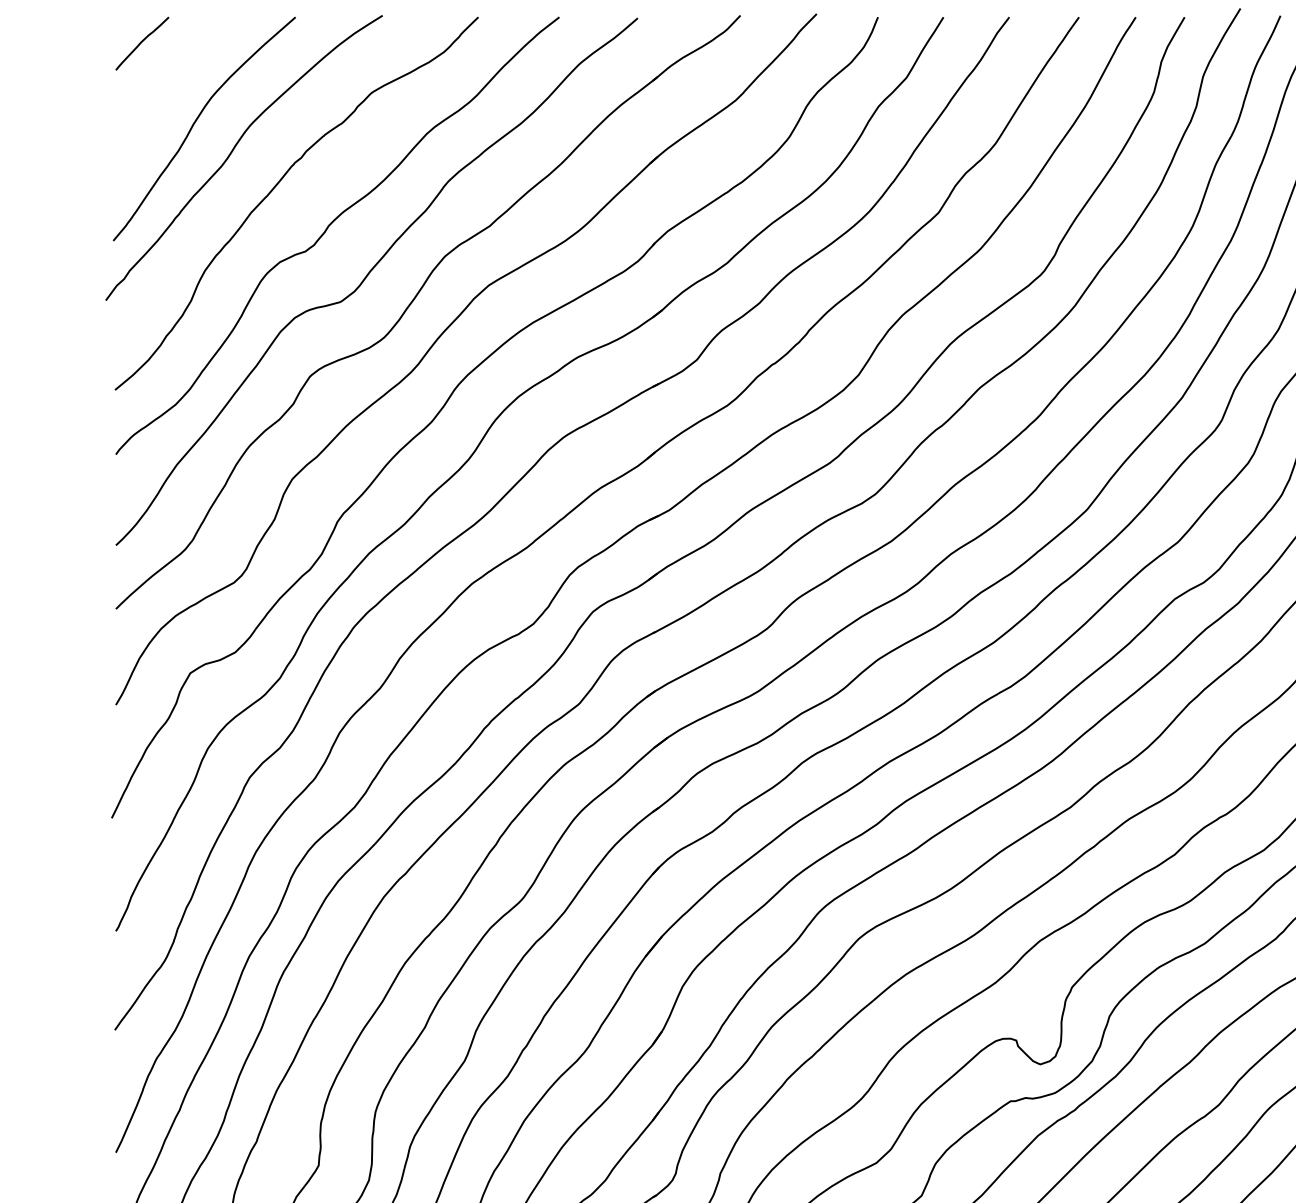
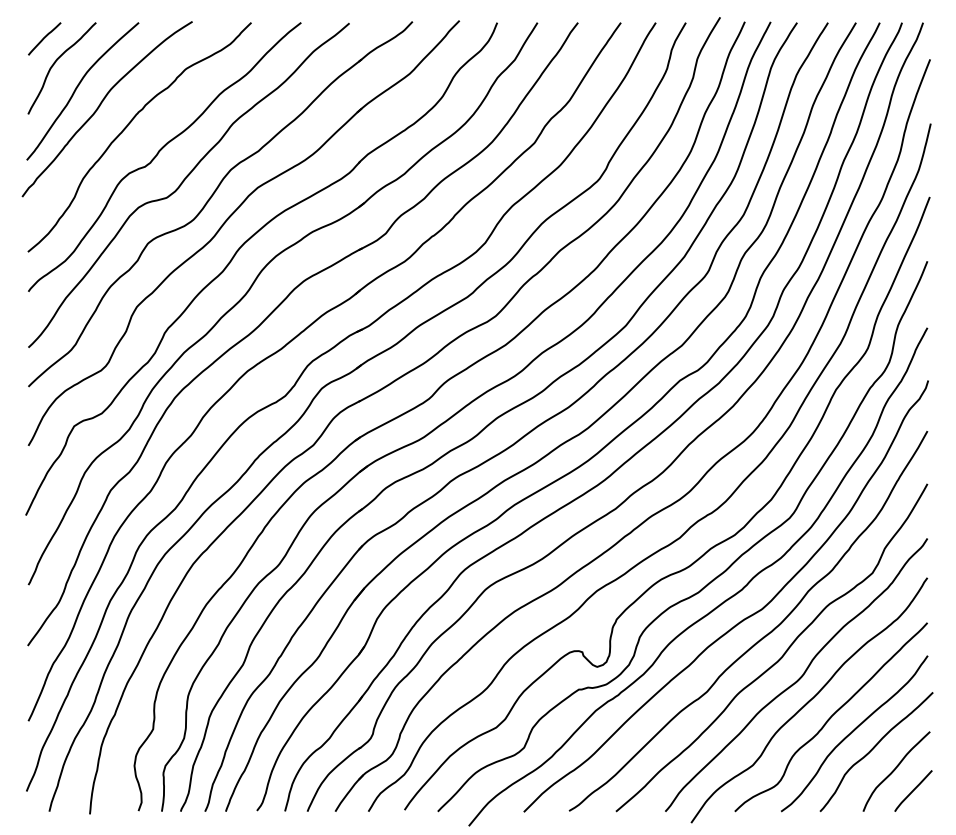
curve: (161, 81) -> (56, 62), added

